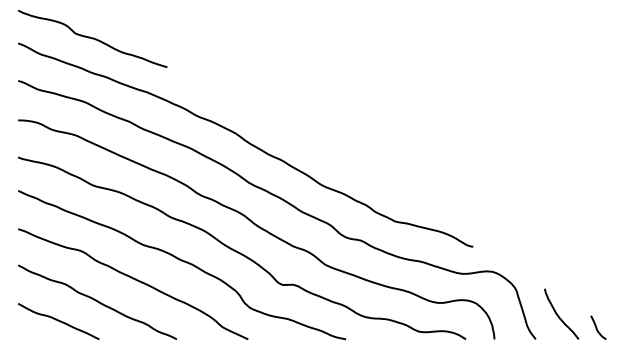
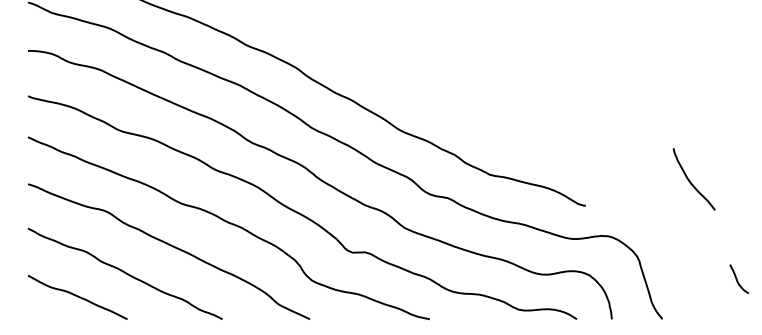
curve: (558, 314) -> (690, 179), moved
curve: (597, 327) -> (738, 279), moved

